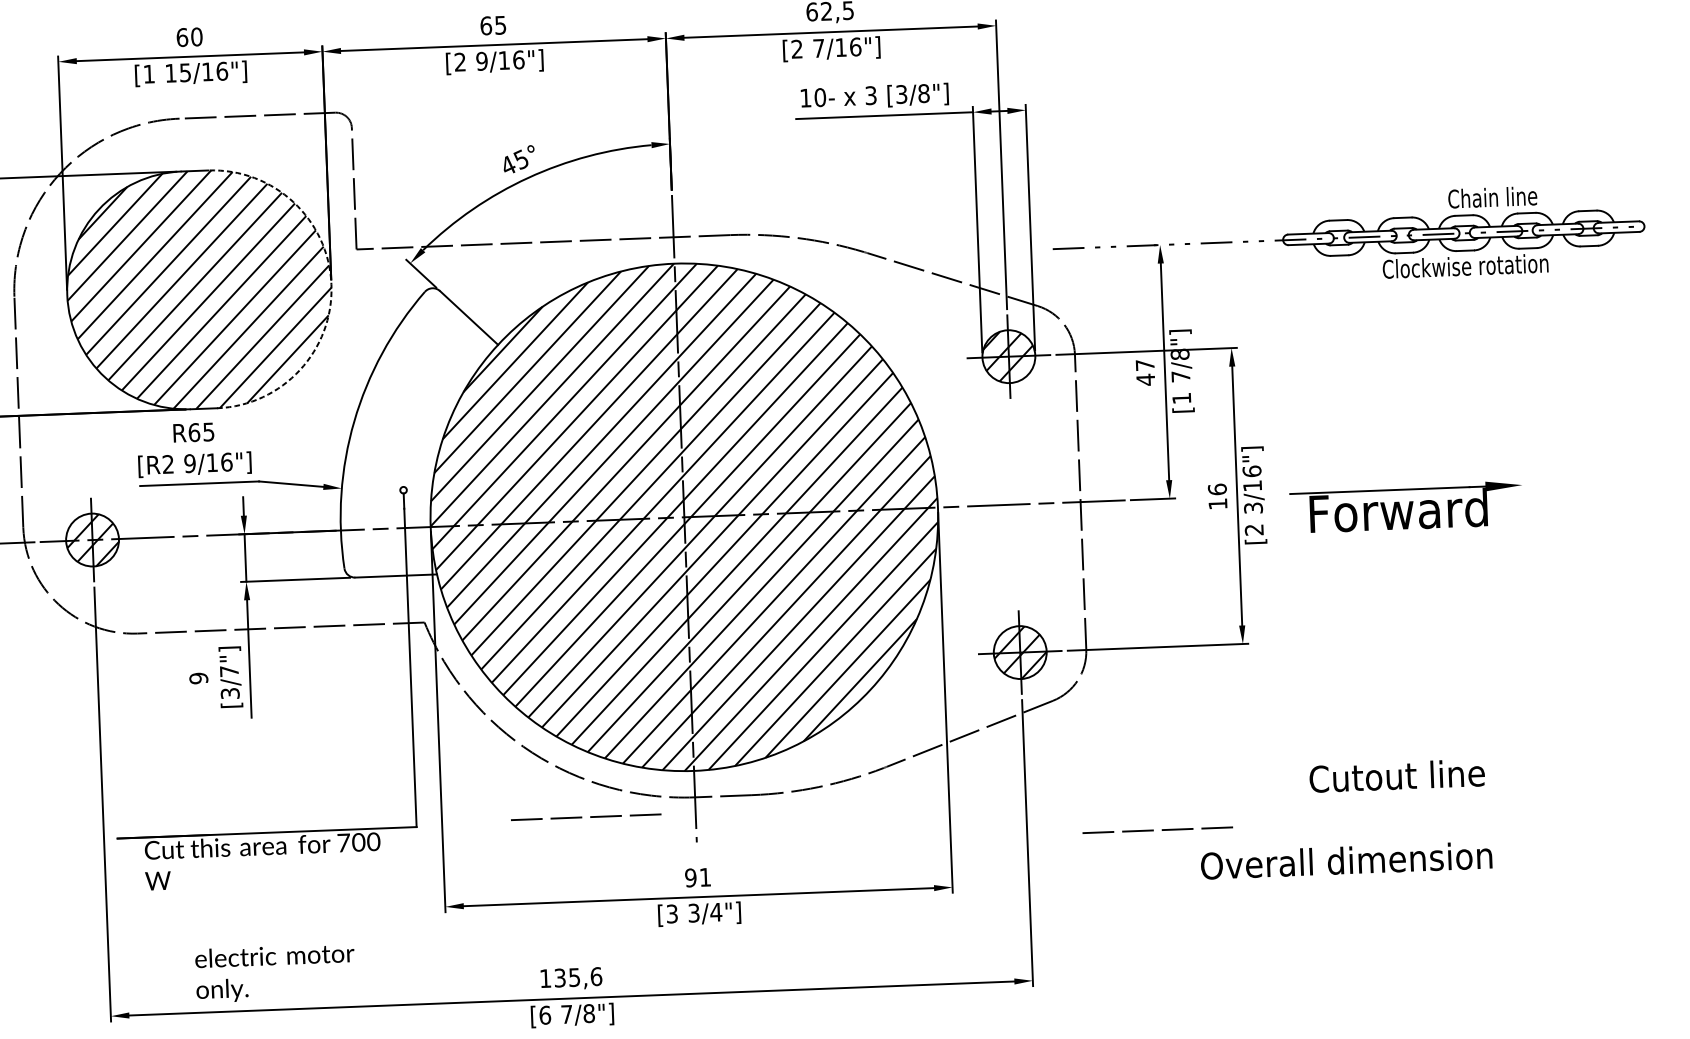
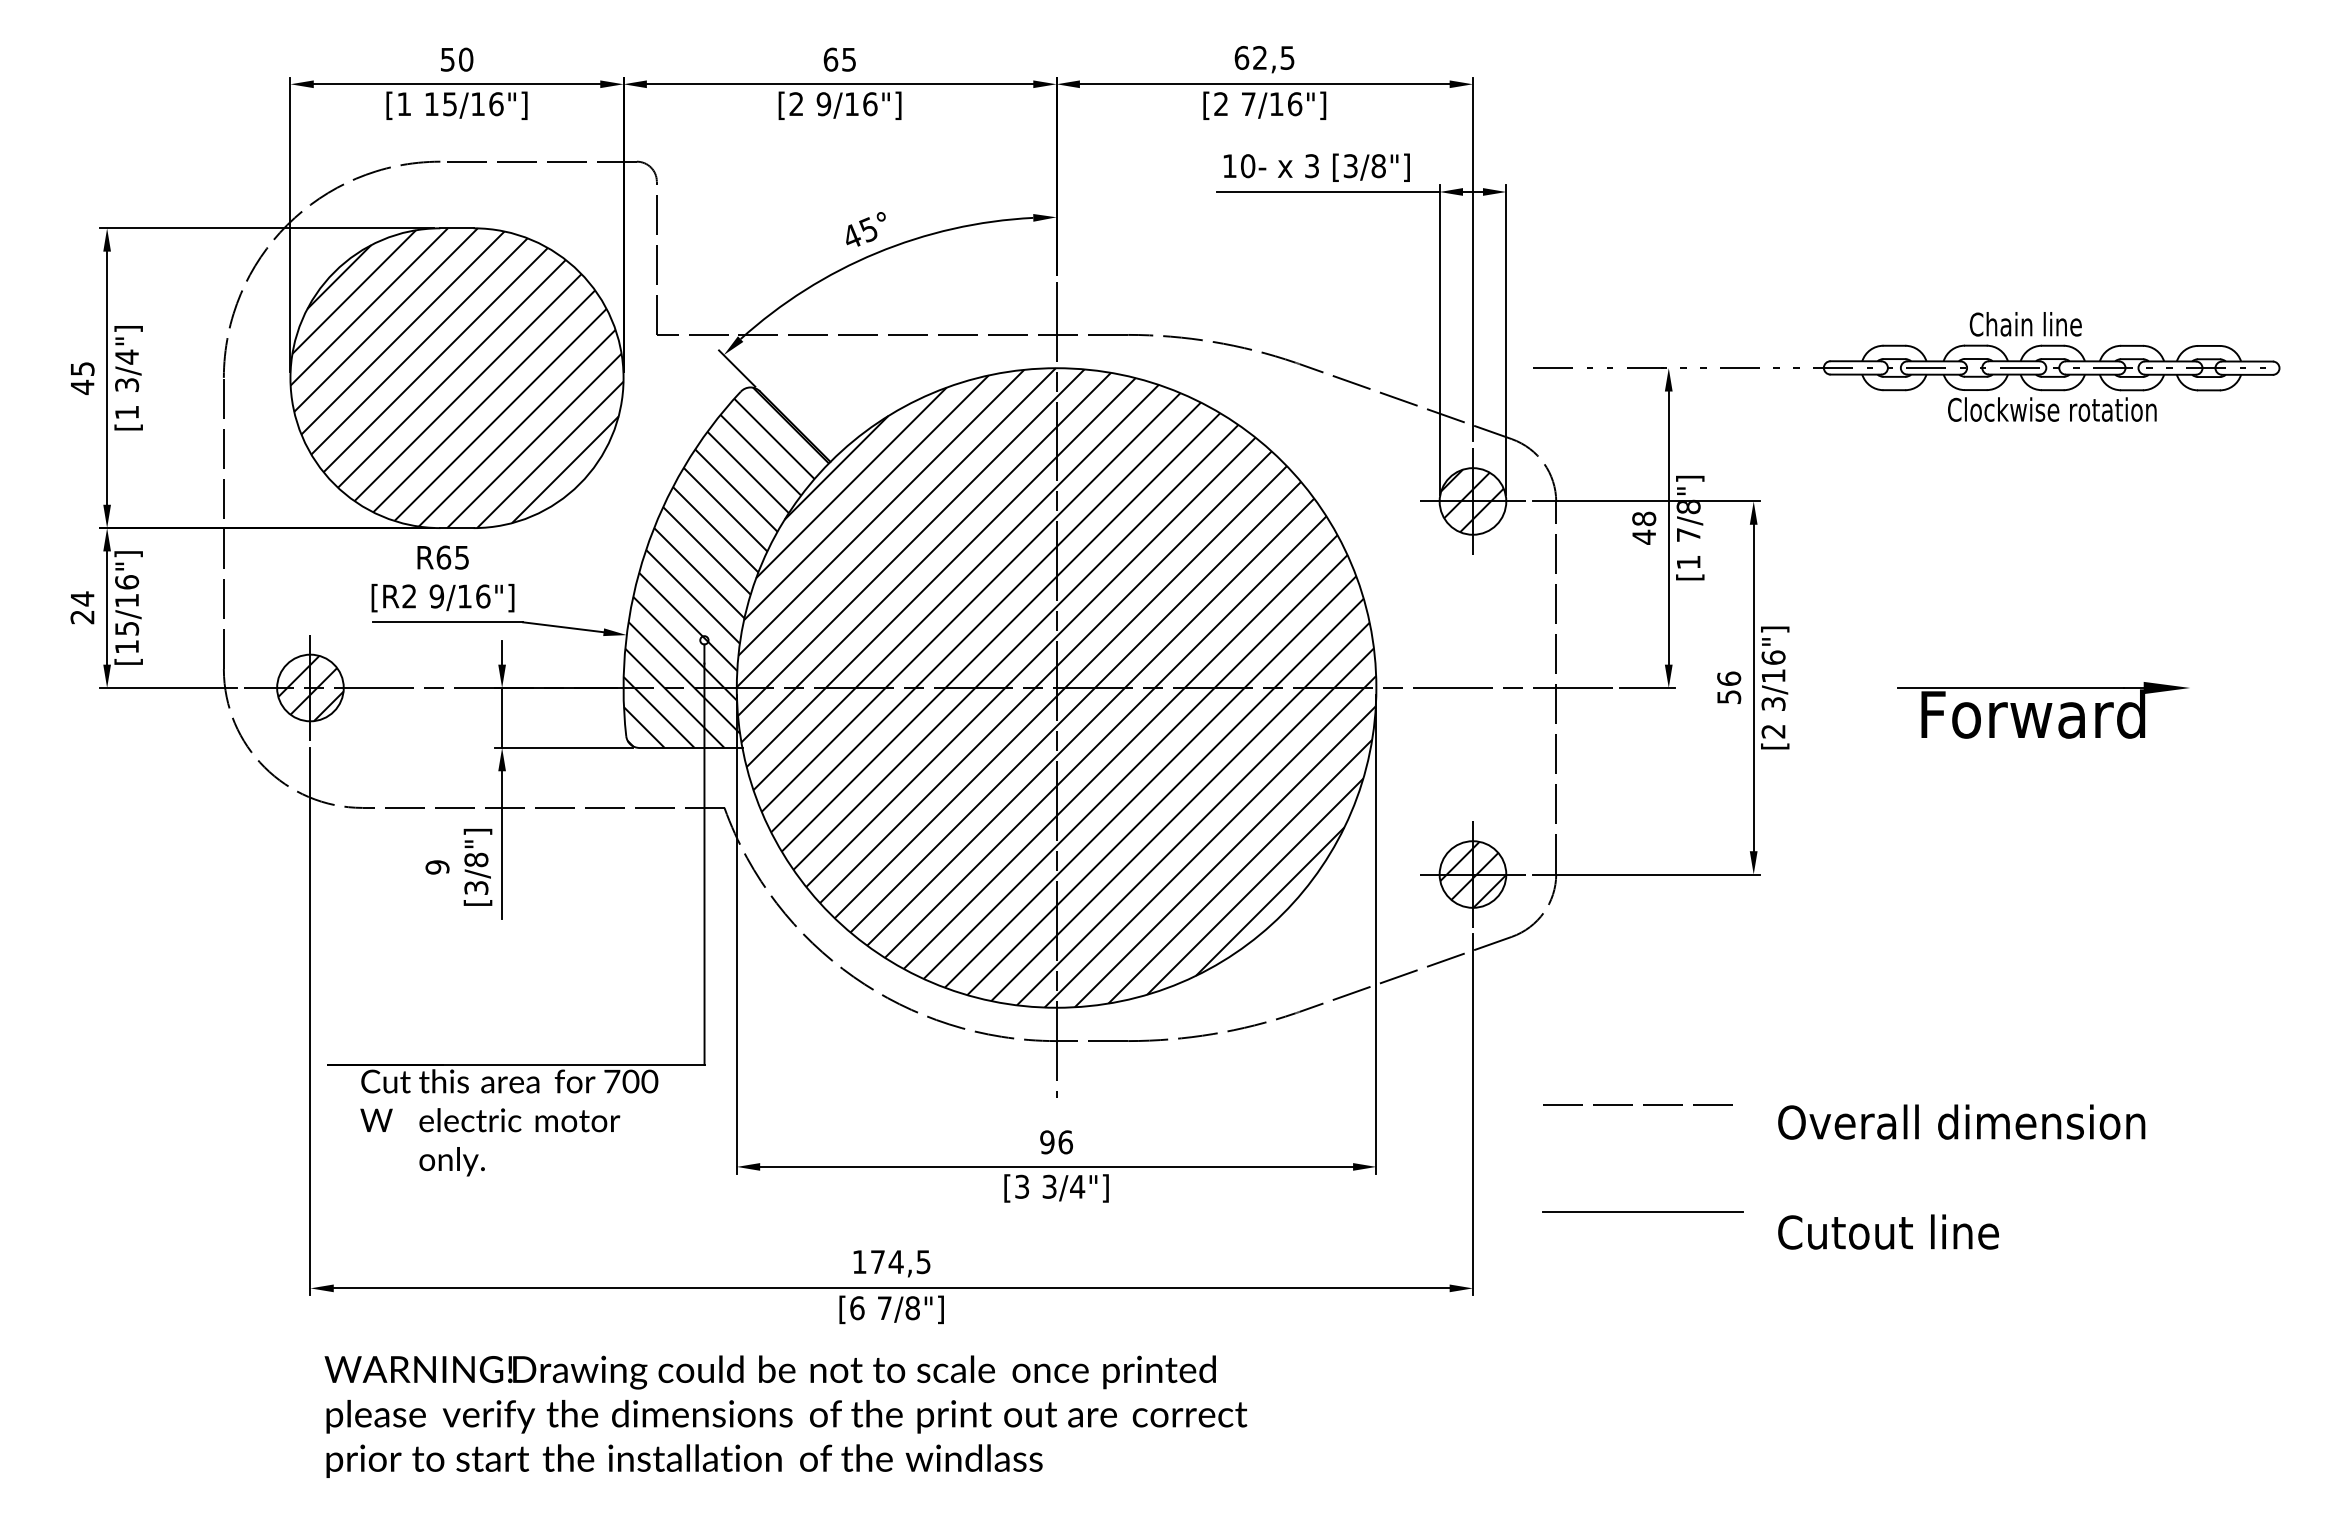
text: (182, 37) -> (447, 59), 60 -> 50
text: (1492, 197) -> (2025, 324), moved
arc: (331, 285) -> (623, 378), dashed -> solid
text: (1145, 364) -> (1644, 518), 47 -> 48
hatch: (418, 431) -> (725, 567), added
text: (1218, 503) -> (1729, 696), 16 -> 56
part: (1405, 507) -> (2042, 710), moved
text: (229, 671) -> (476, 859), [3/7"] -> [3/8"]
text: (1397, 775) -> (1888, 1231), moved
line: (582, 817) -> (913, 1060), removed
text: (1346, 860) -> (1961, 1121), moved
text: (705, 877) -> (1065, 1142), 91 -> 96
line: (1164, 914) -> (1642, 1211), added
text: (275, 973) -> (519, 1142), moved
text: (578, 977) -> (900, 1262), 135,6 -> 174,5

